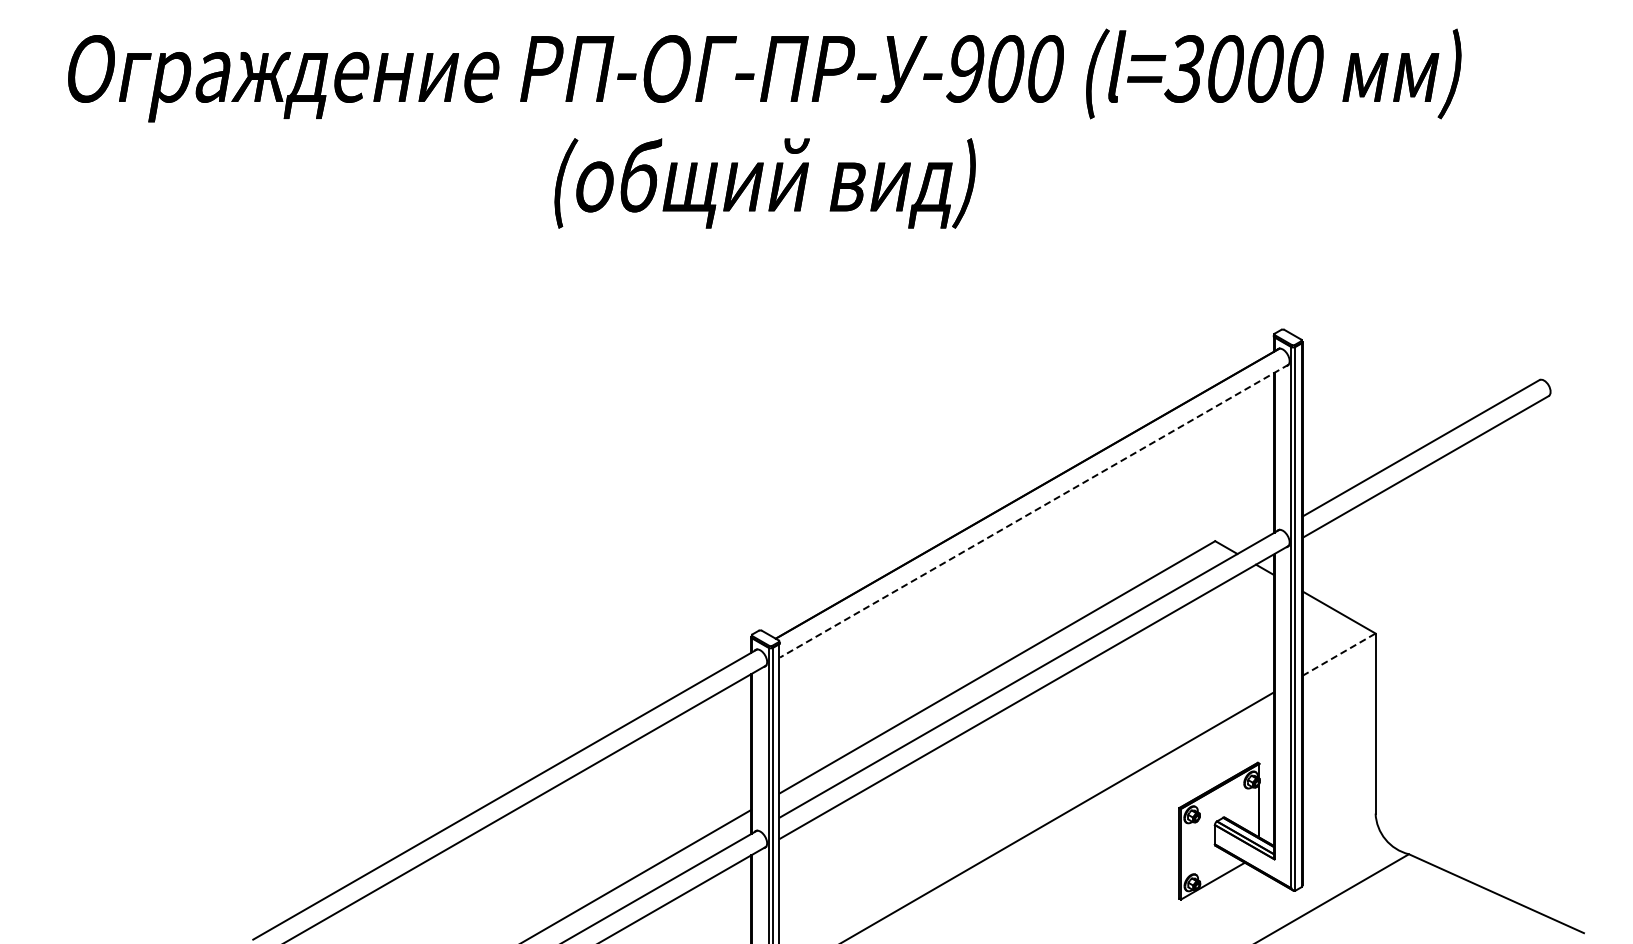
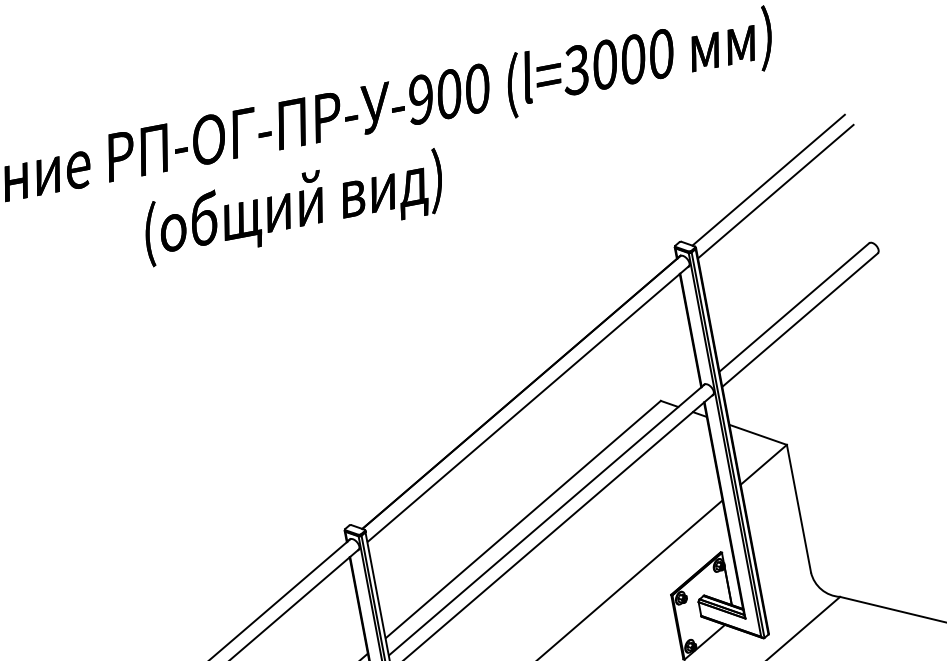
line: (1418, 267) -> (768, 179), added
line: (1425, 285) -> (775, 191), added
line: (1034, 511) -> (528, 404), dashed -> solid
line: (1339, 654) -> (764, 464), dashed -> solid

